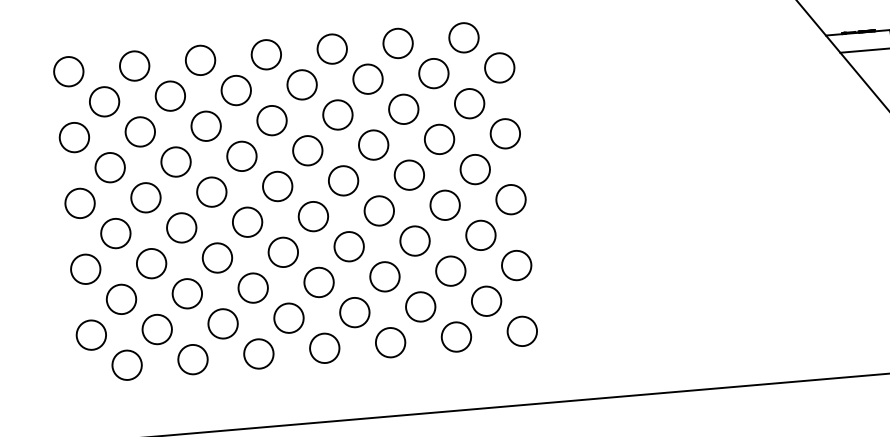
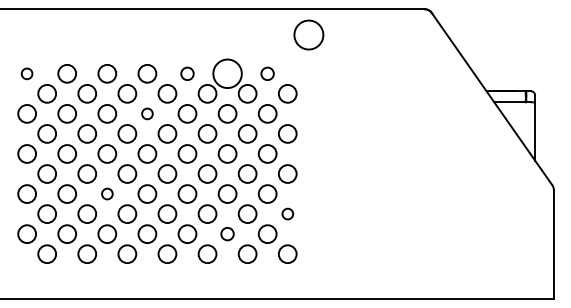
circle: (463, 37) -> (267, 73), size x0.7
circle: (397, 42) -> (227, 73), size x1.6
circle: (332, 48) -> (187, 73), size x0.7
circle: (67, 71) -> (26, 73), size x0.6
circle: (272, 119) -> (147, 113), size x0.6
circle: (217, 257) -> (107, 193), size x0.6
circle: (516, 264) -> (287, 213), size x0.6
circle: (420, 305) -> (227, 233), size x0.7

